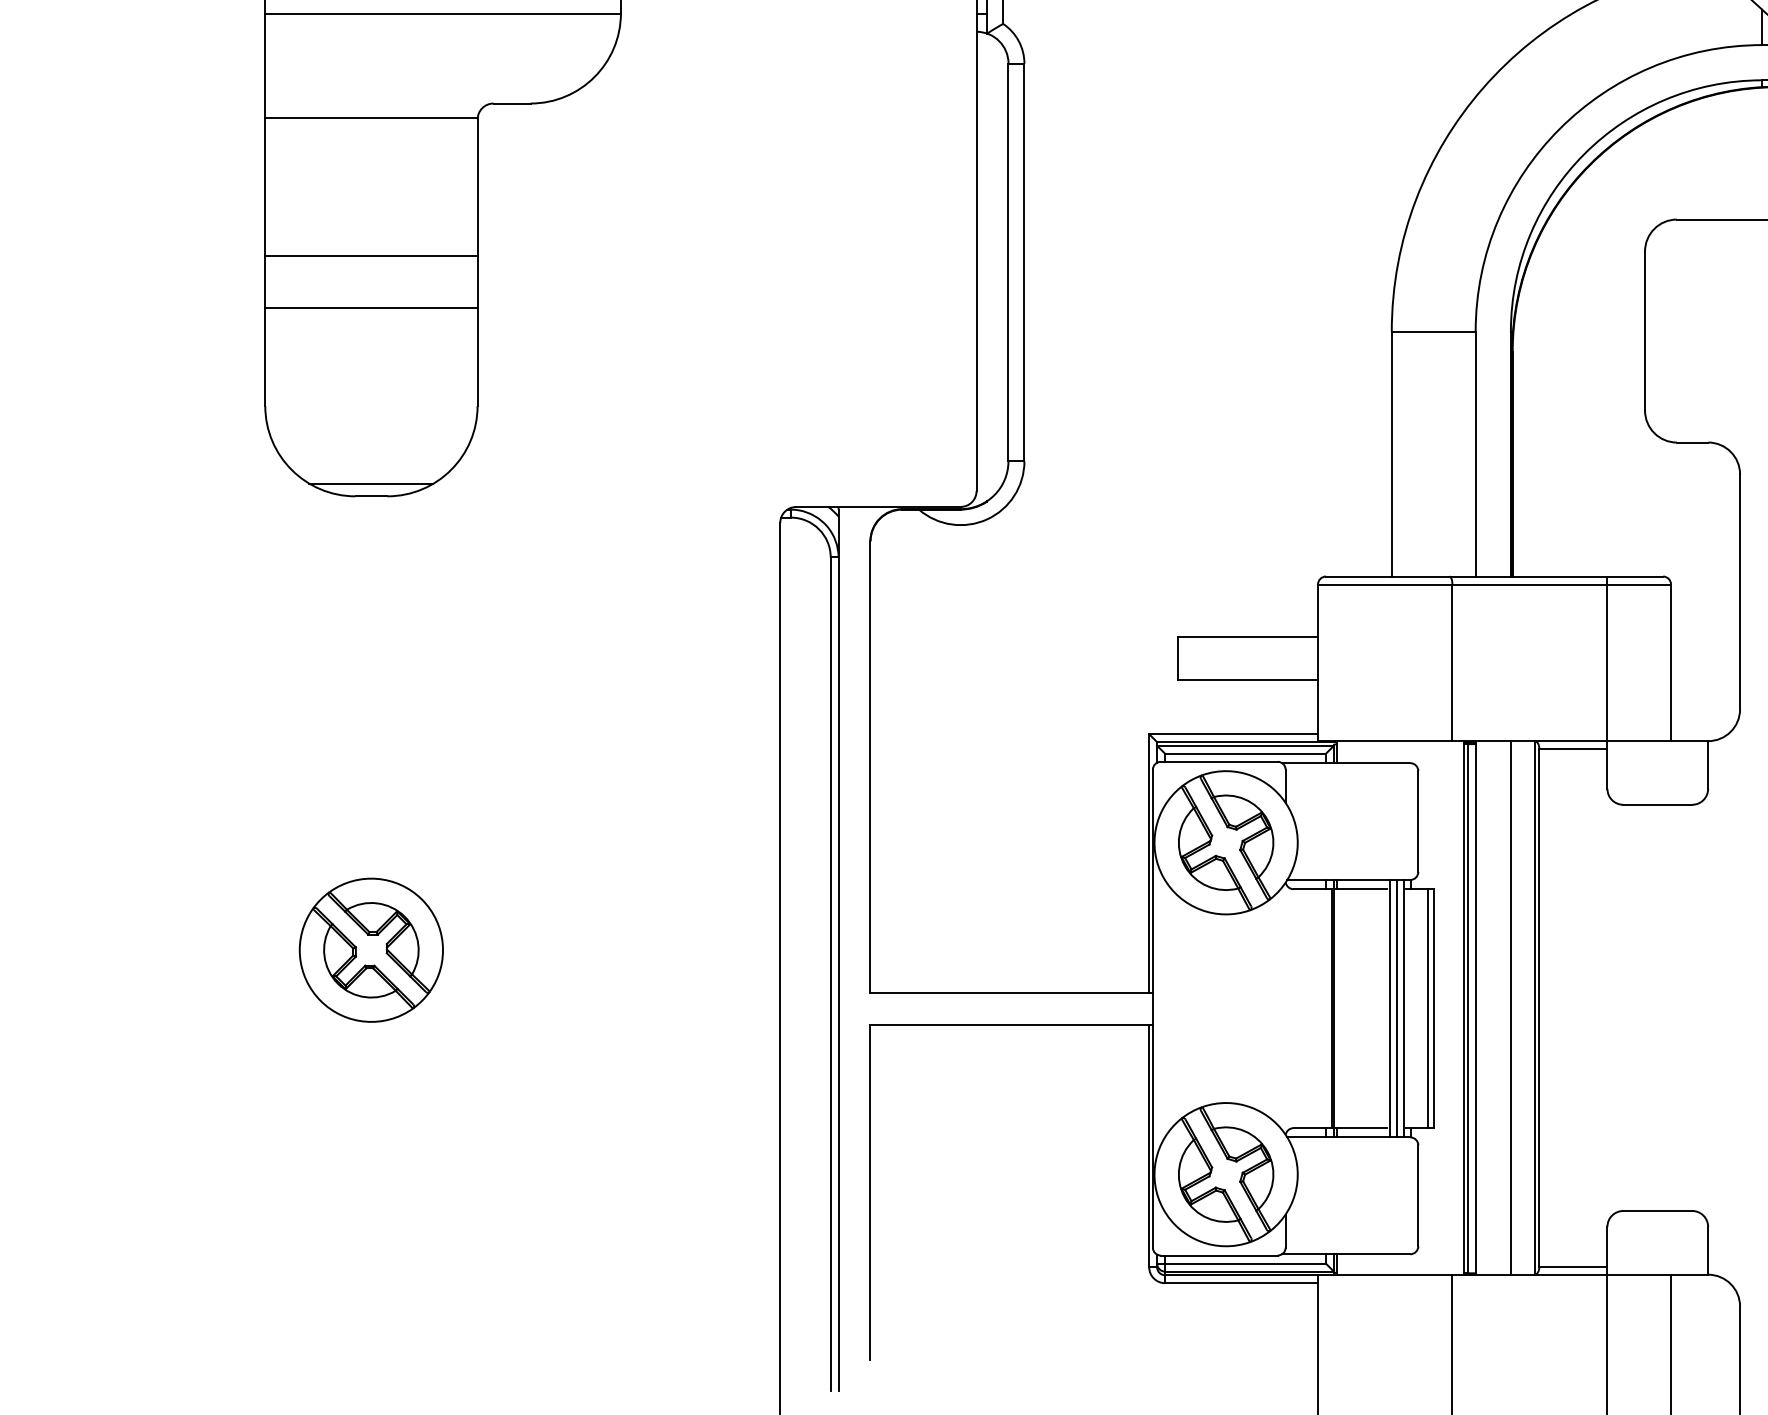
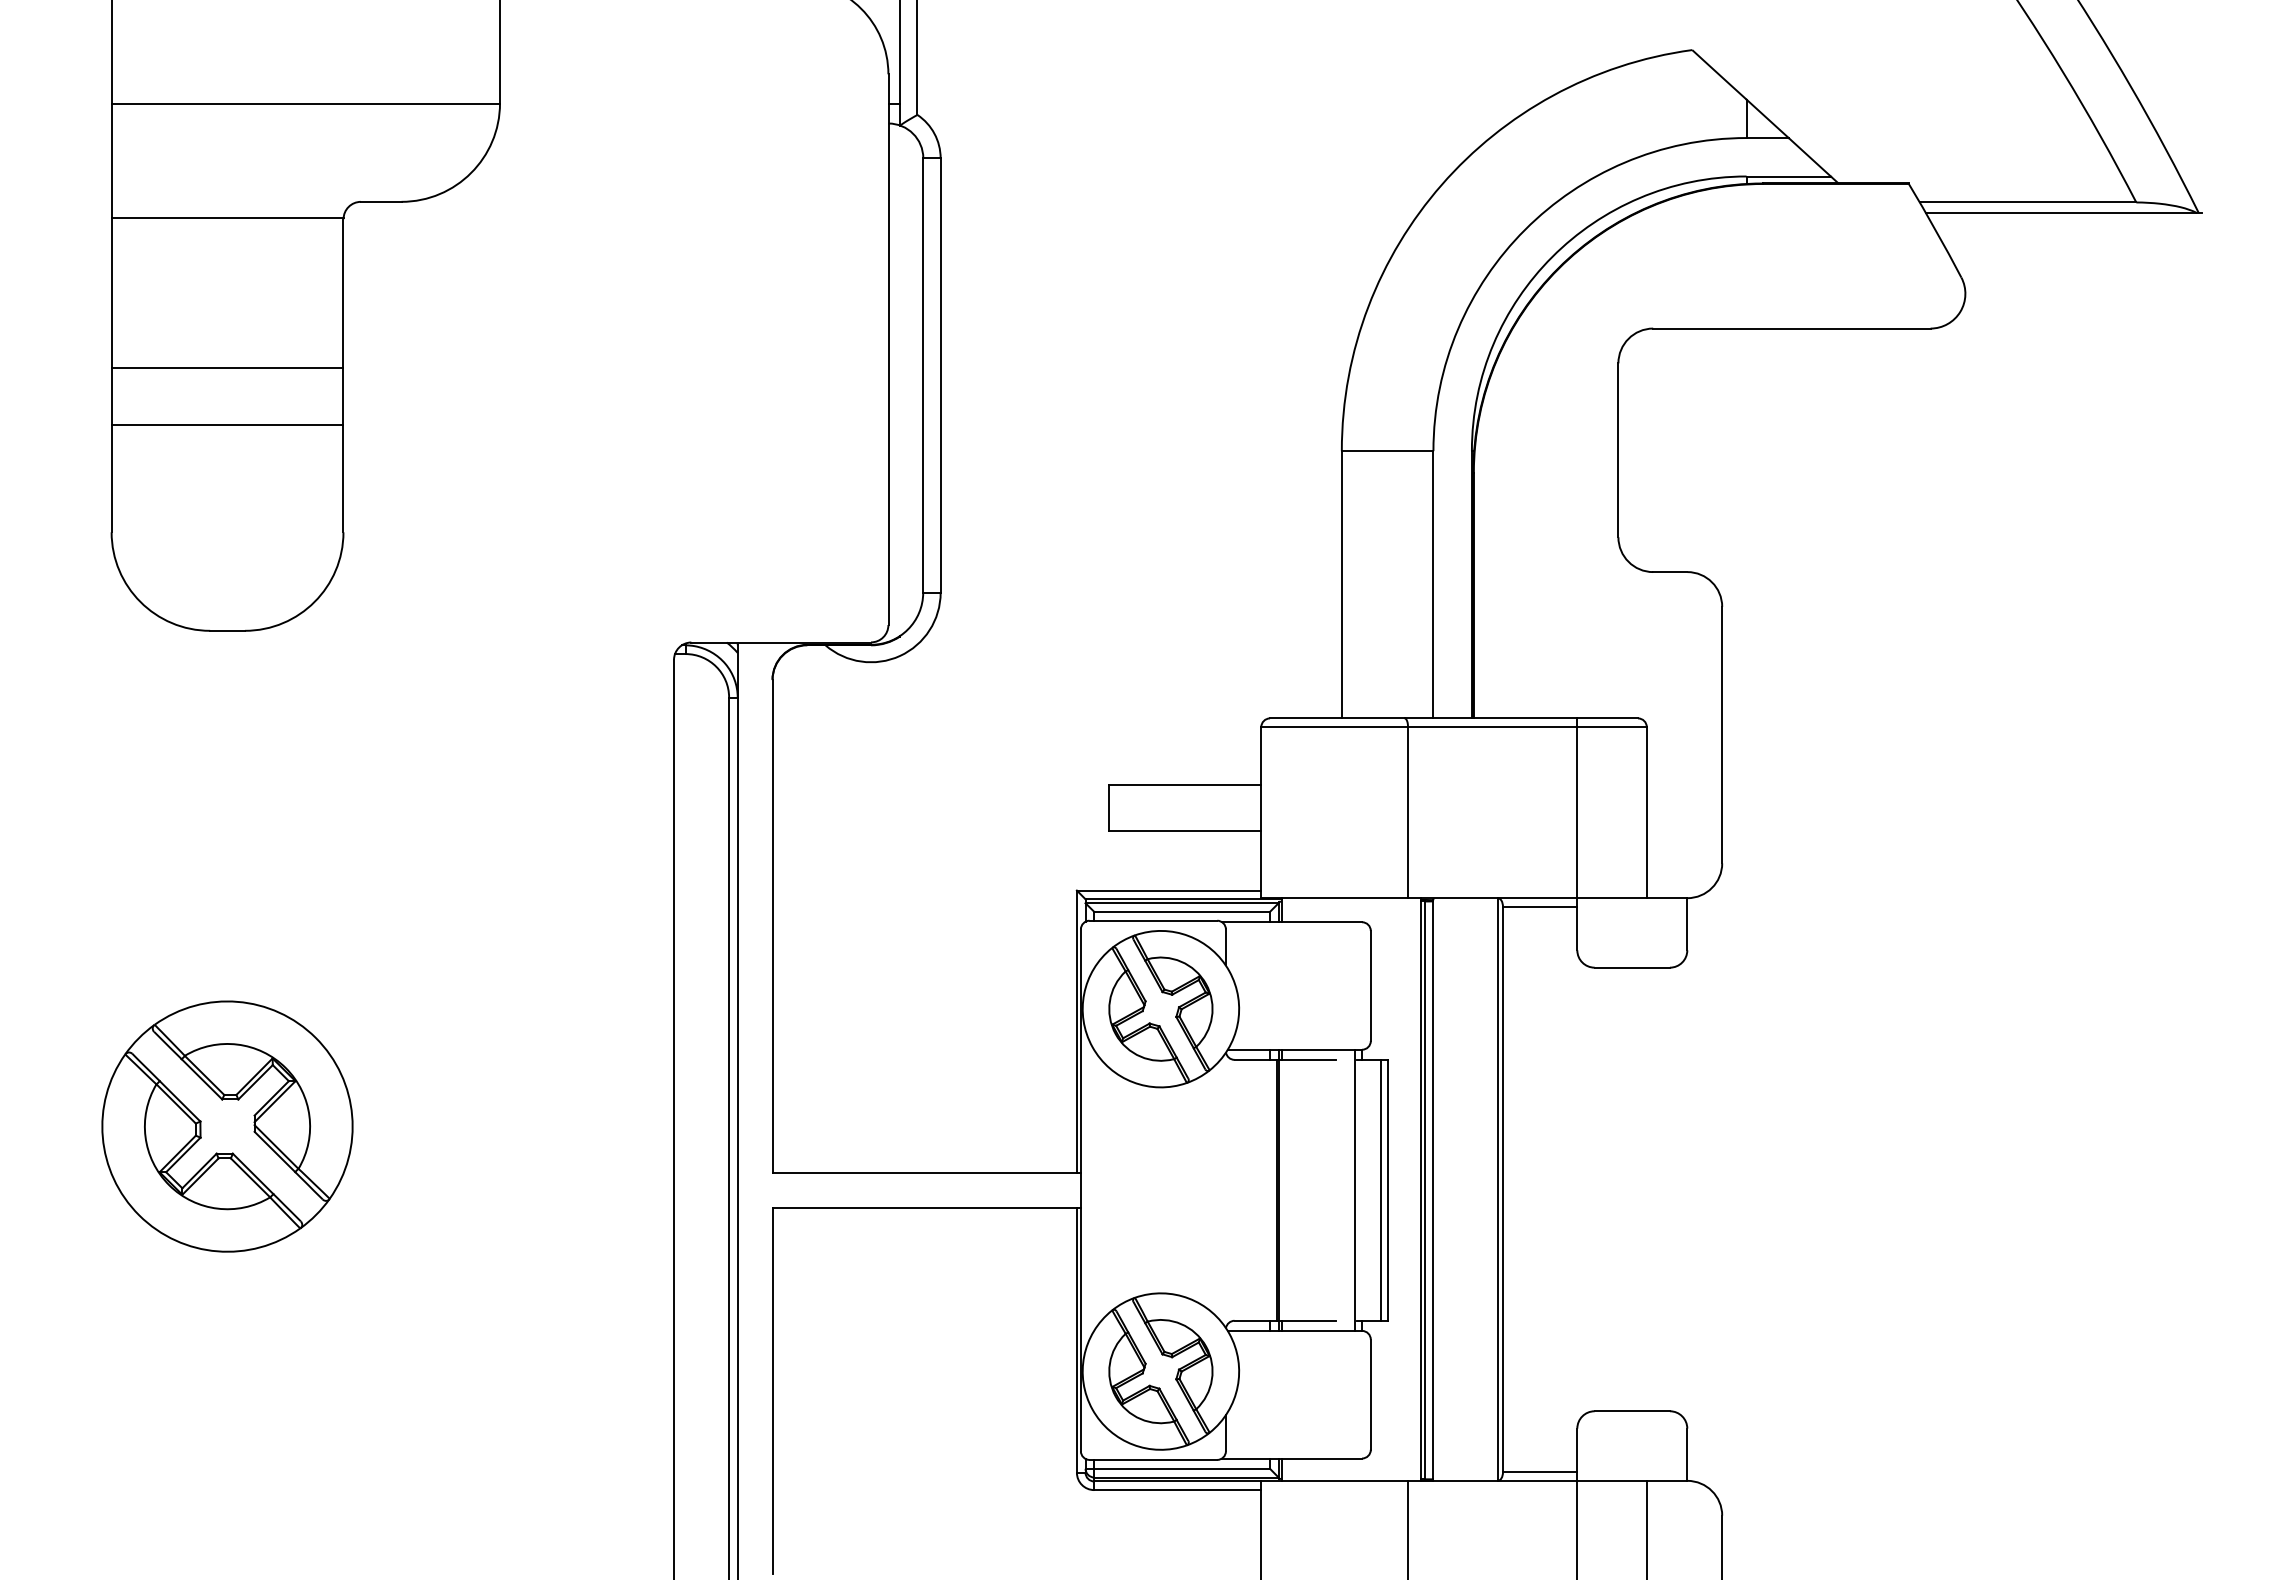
line: (371, 484) -> (227, 617), removed
part: (371, 950) -> (227, 1126), size x1.6
line: (1510, 1007) -> (1471, 1189), removed
line: (1389, 1008) -> (1339, 1190), removed
line: (1396, 1008) -> (1347, 1190), removed

